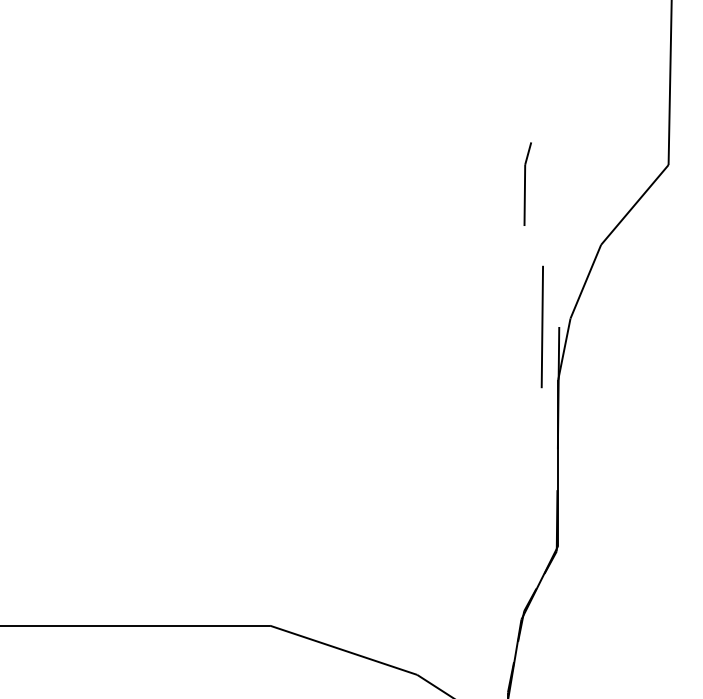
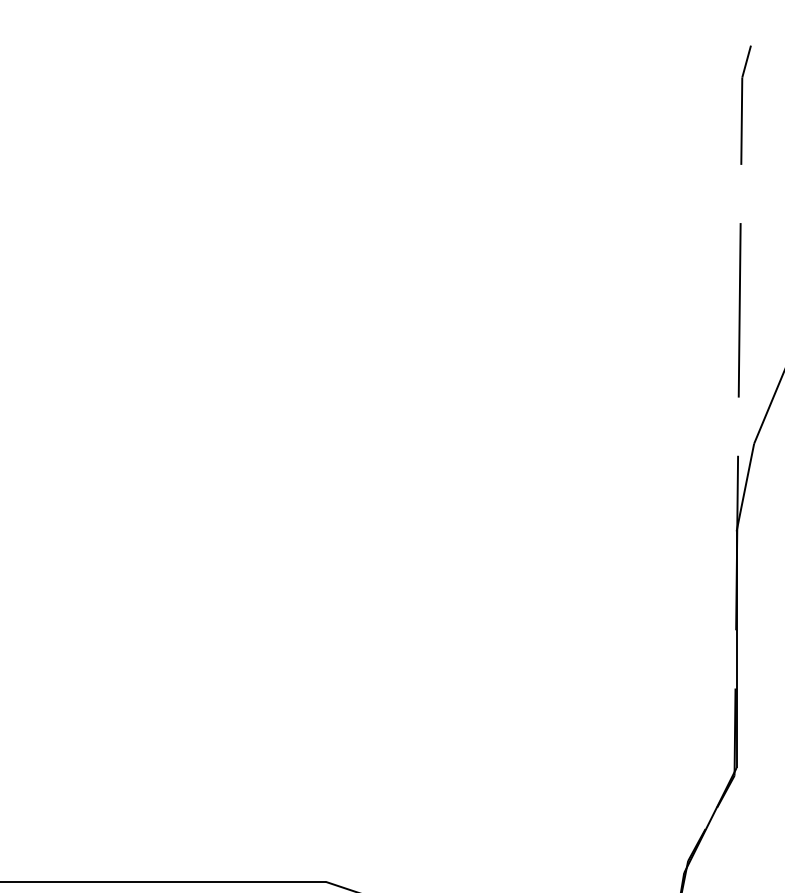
part: (527, 183) -> (745, 104), moved
line: (541, 326) -> (738, 309), moved

